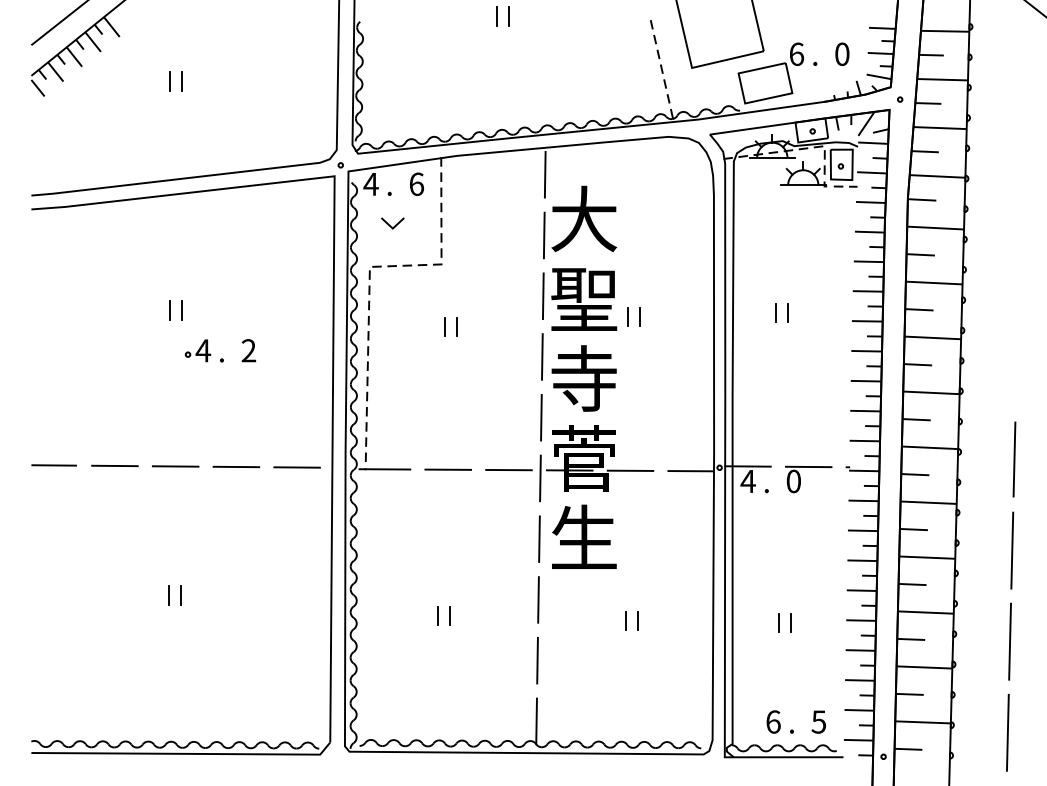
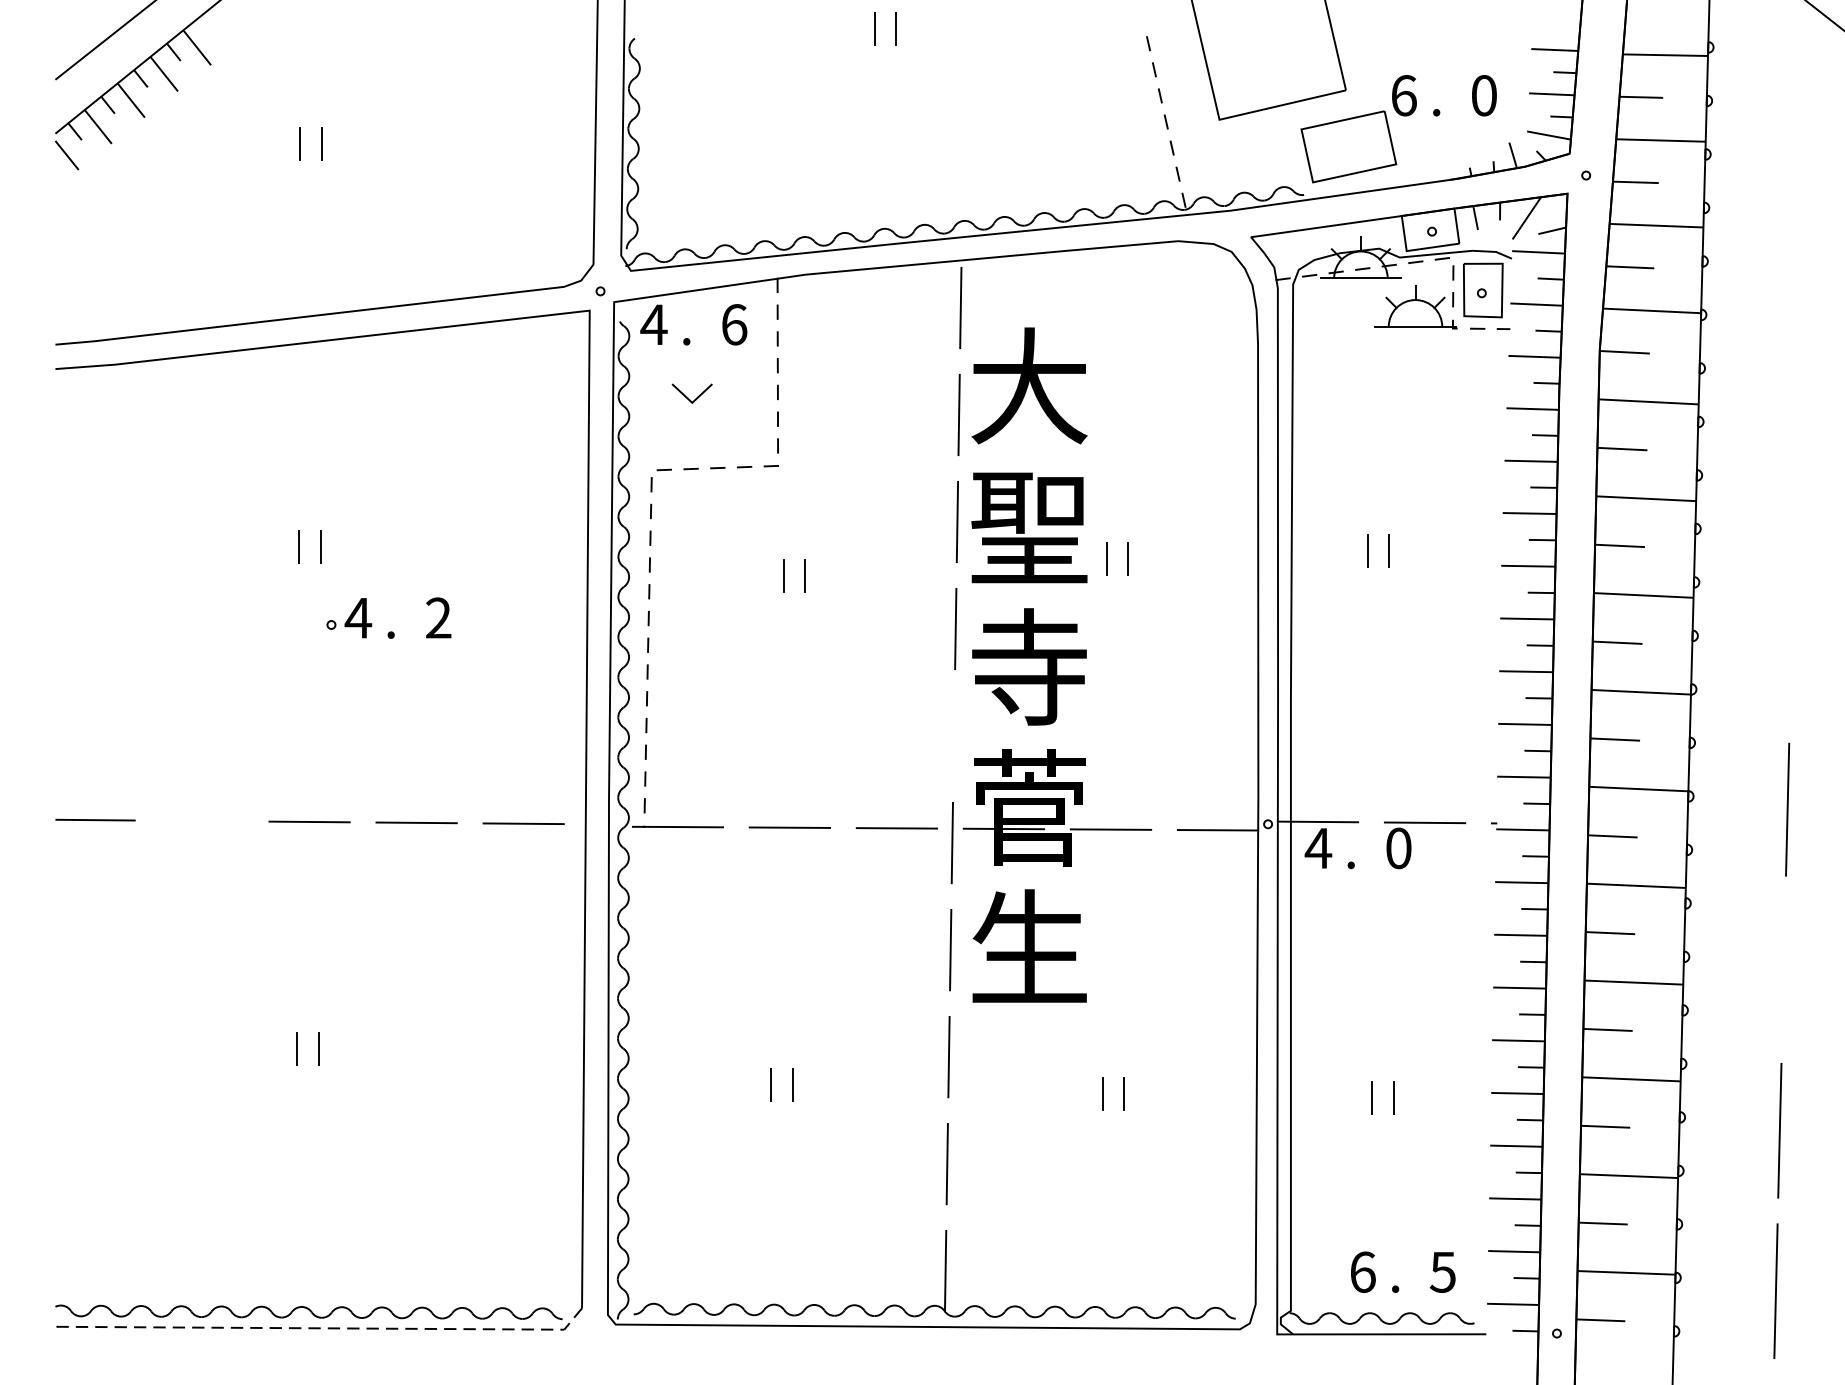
line: (541, 417) -> (954, 735), removed
line: (114, 465) -> (201, 820), removed
line: (1012, 550) -> (1784, 970), removed
line: (184, 753) -> (325, 1327), solid -> dashed

